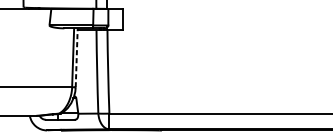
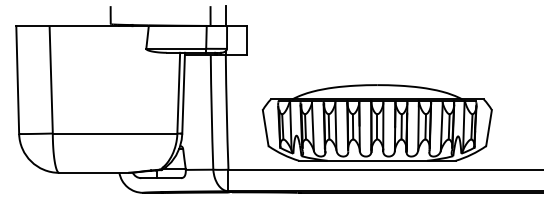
line: (76, 57) -> (183, 92), dashed -> solid
part: (217, 79) -> (376, 122), added

